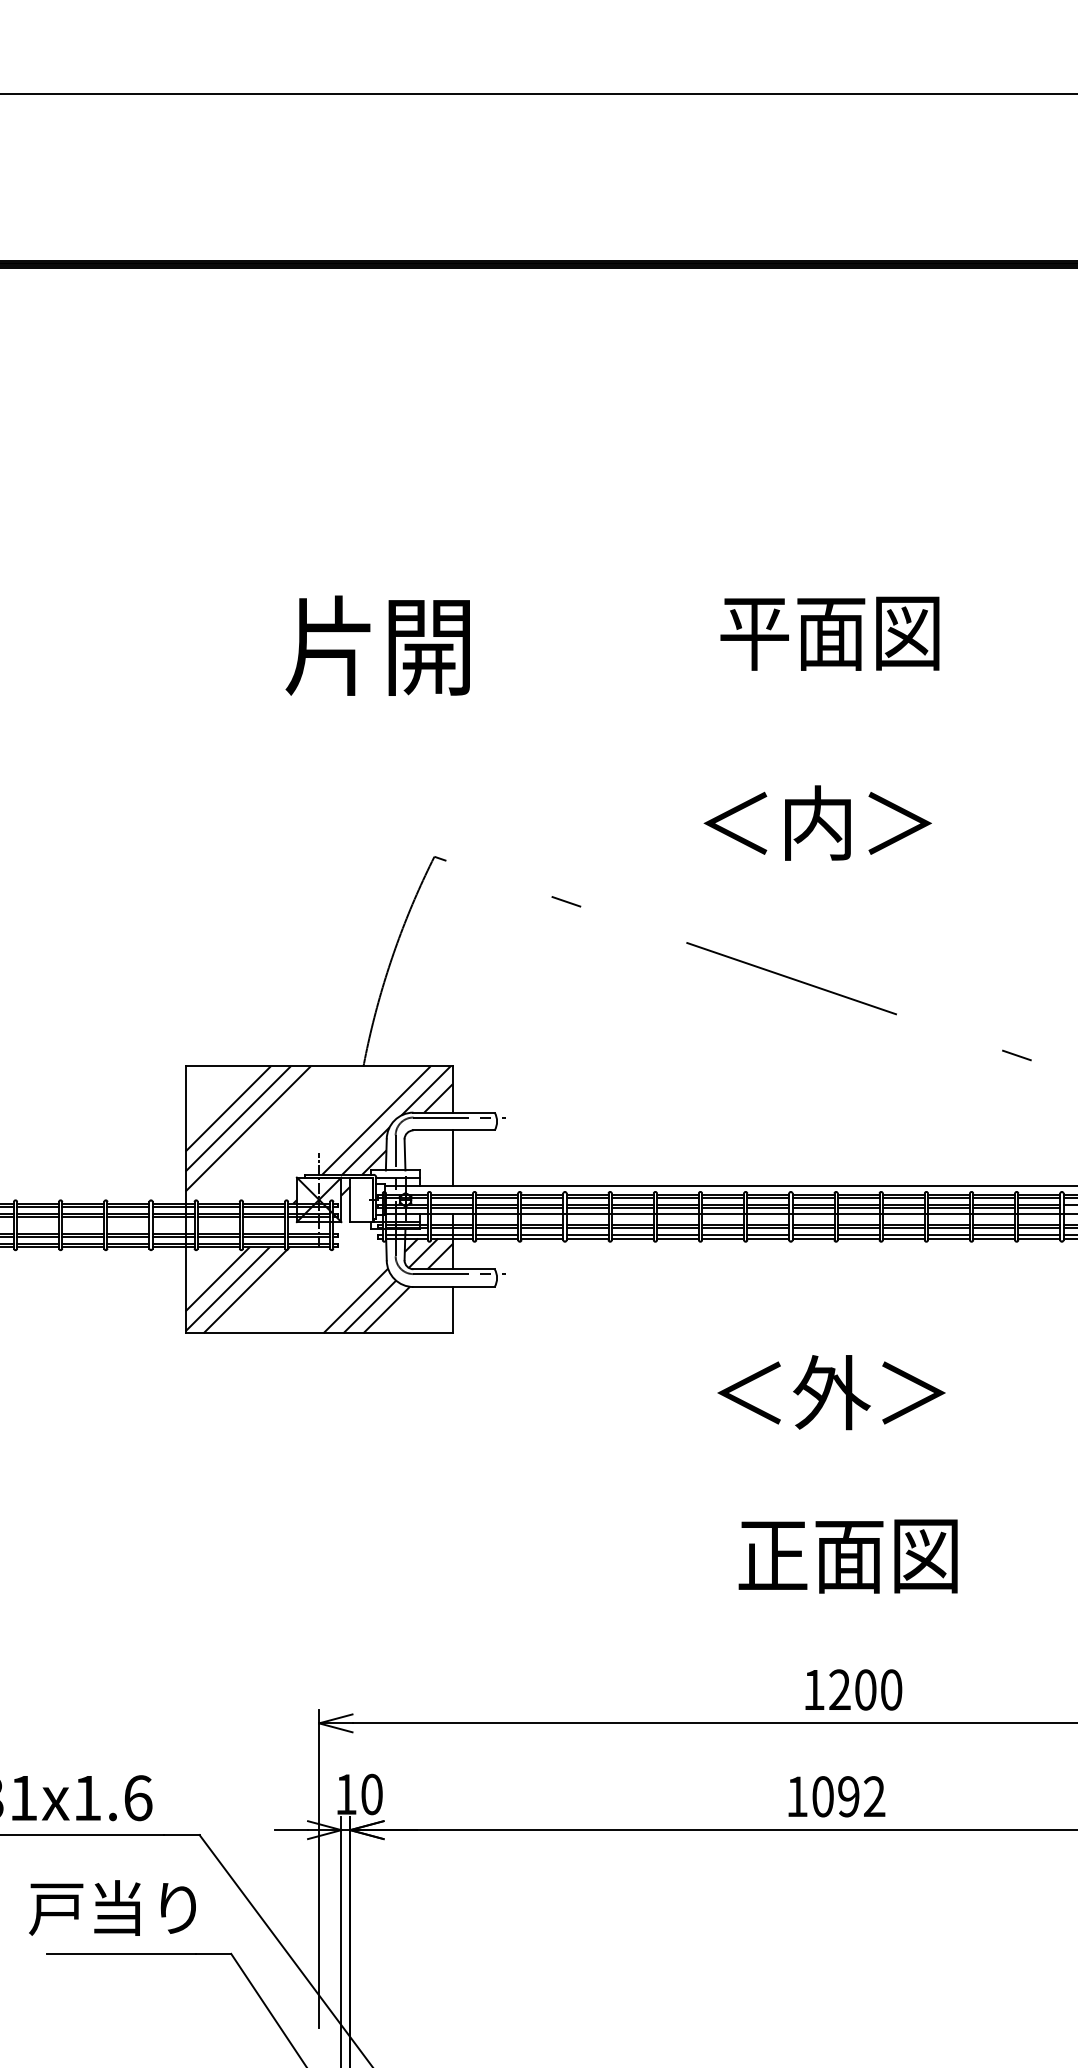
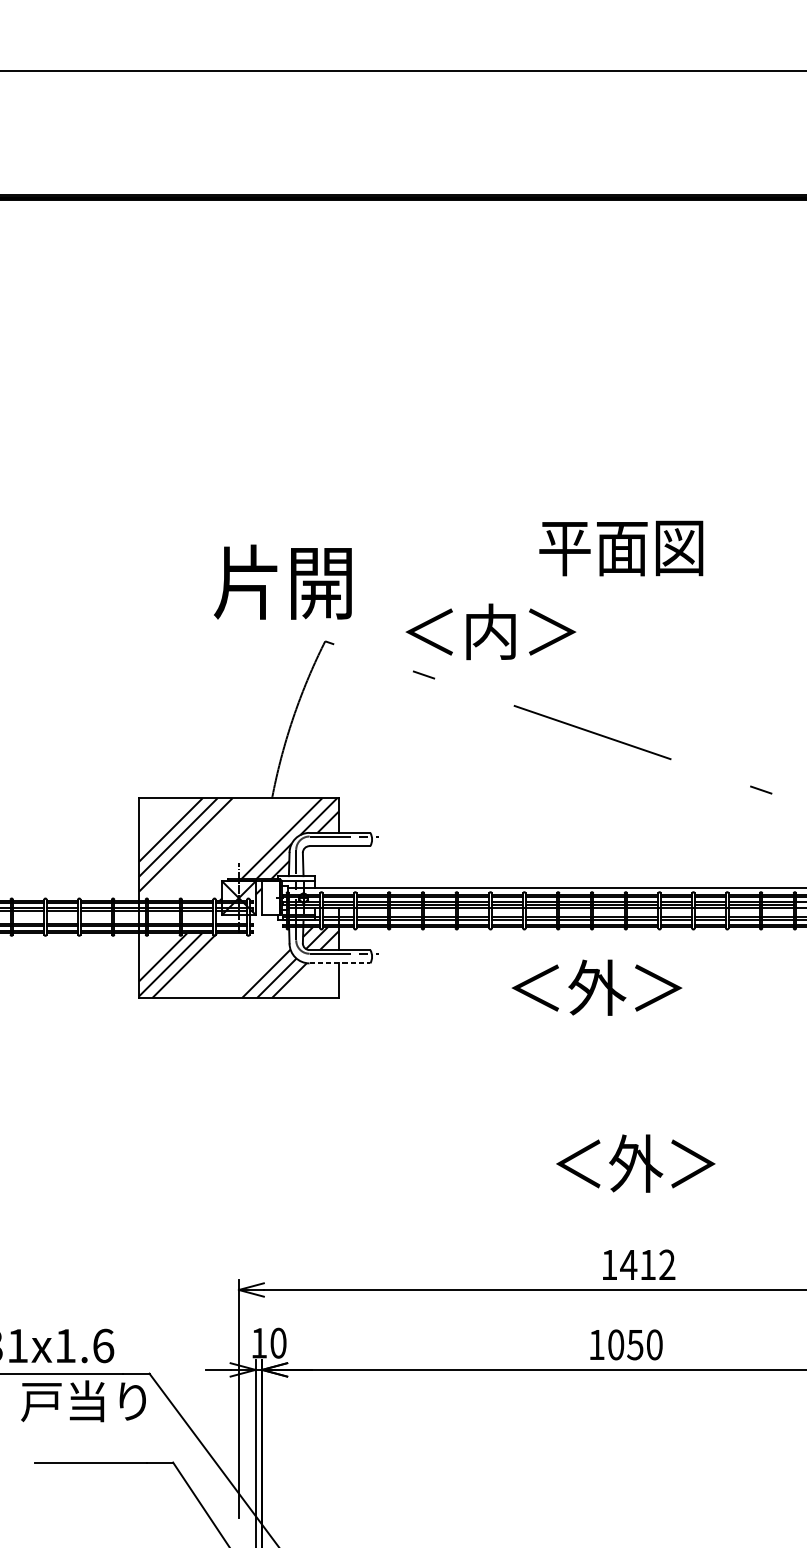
text: (829, 633) -> (620, 548), moved
text: (377, 645) -> (282, 582), moved
text: (817, 822) -> (490, 631), moved
line: (452, 1158) -> (338, 867), removed
line: (454, 1287) -> (340, 963), solid -> dashed
text: (831, 1392) -> (596, 987), moved
text: (847, 1554) -> (634, 1163), 正面図 -> ＜外＞
text: (865, 1689) -> (647, 1264), 1200 -> 1412
text: (861, 1796) -> (644, 1344), 1092 -> 1050
text: (112, 1907) -> (83, 1400), moved

